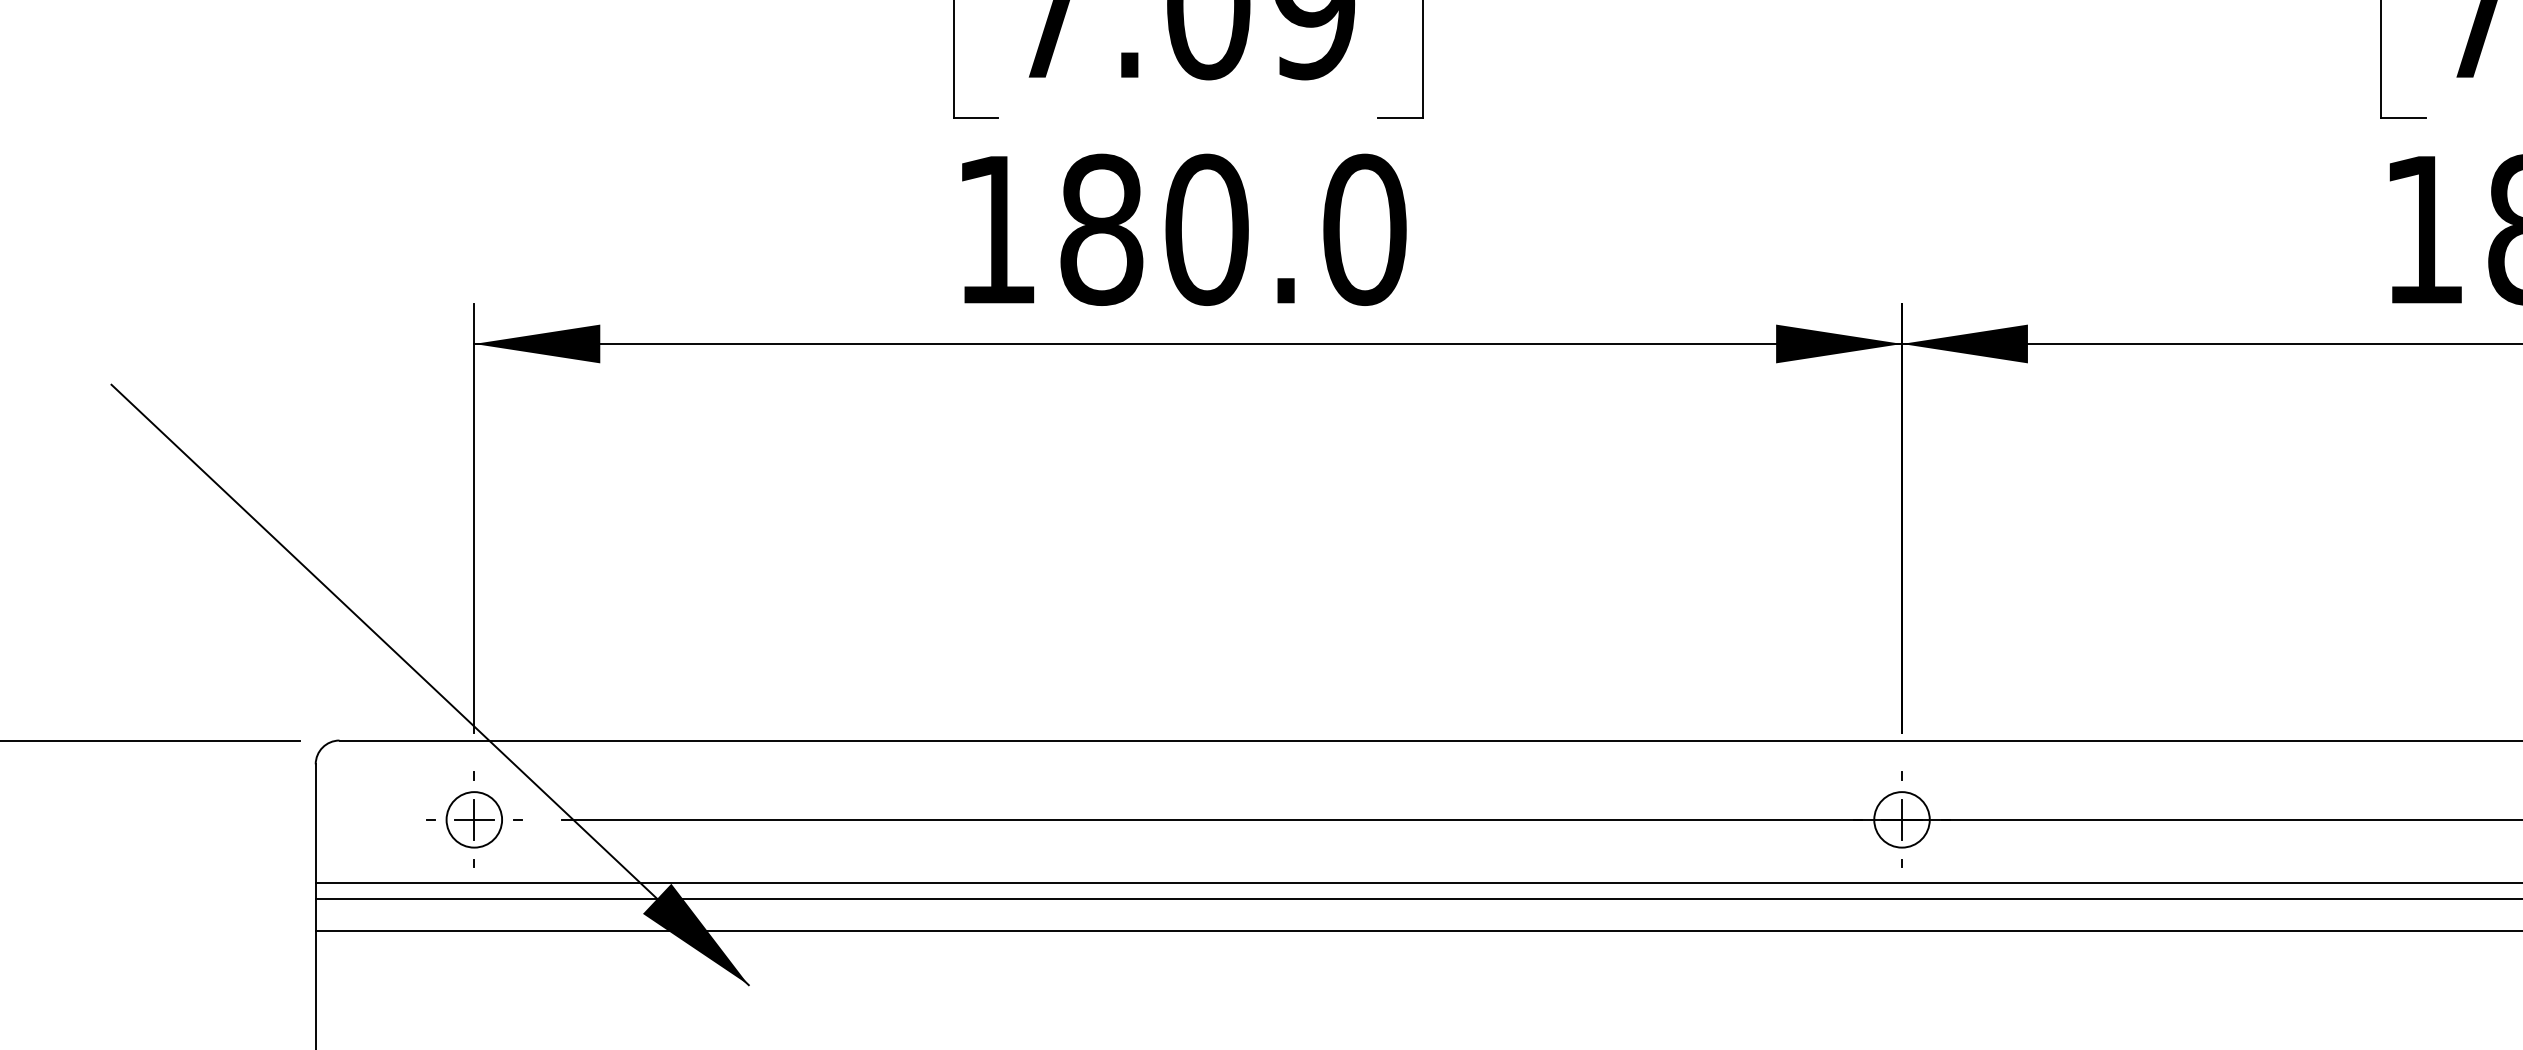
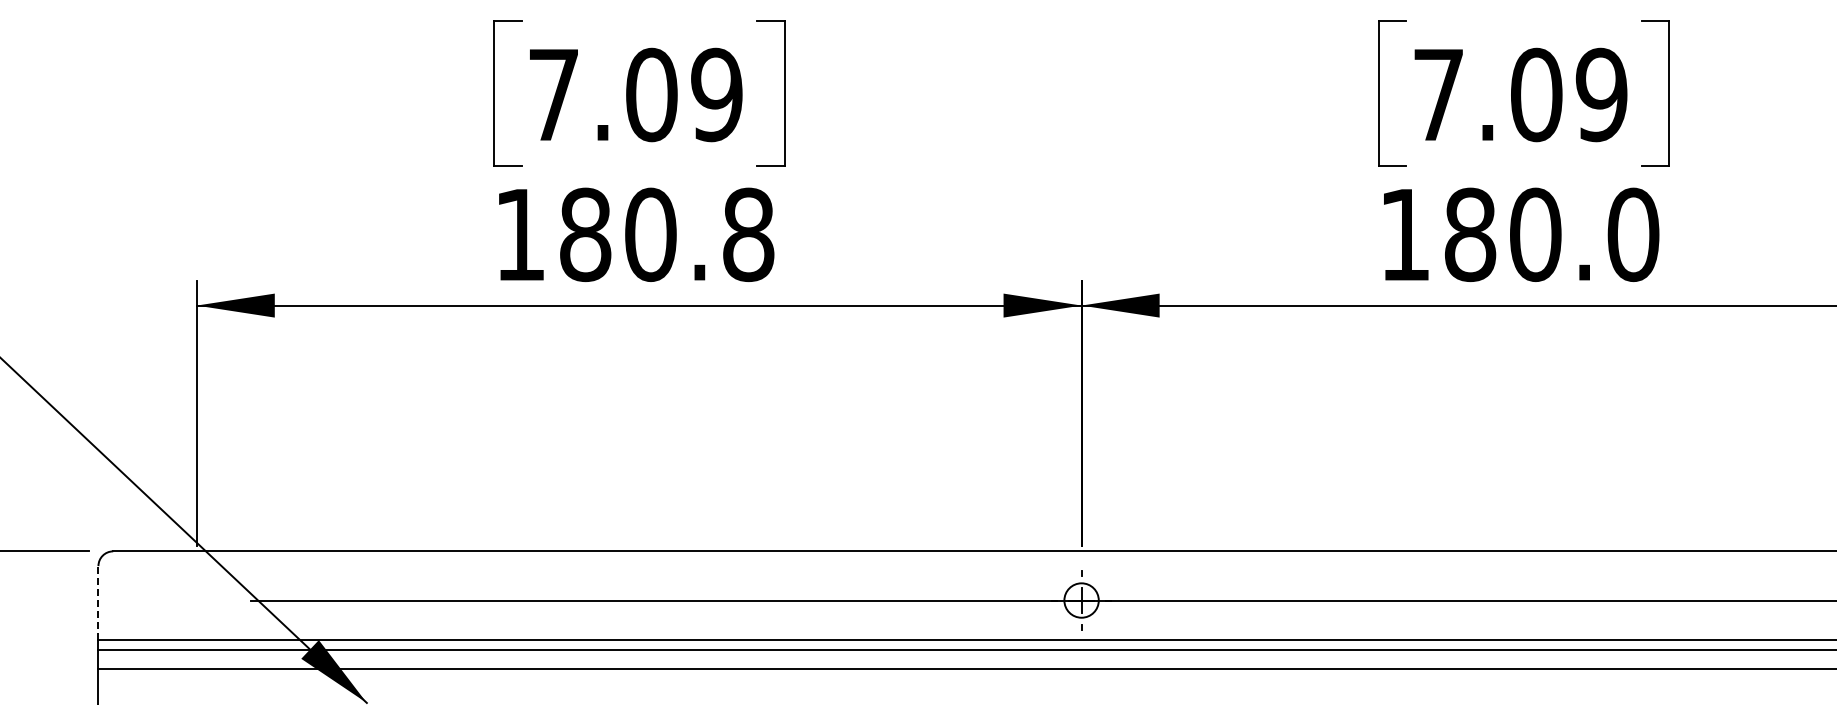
text: (1364, 229) -> (748, 234), 180.0 -> 180.8
part: (473, 819) -> (196, 600), removed
line: (315, 823) -> (98, 602), solid -> dashed

